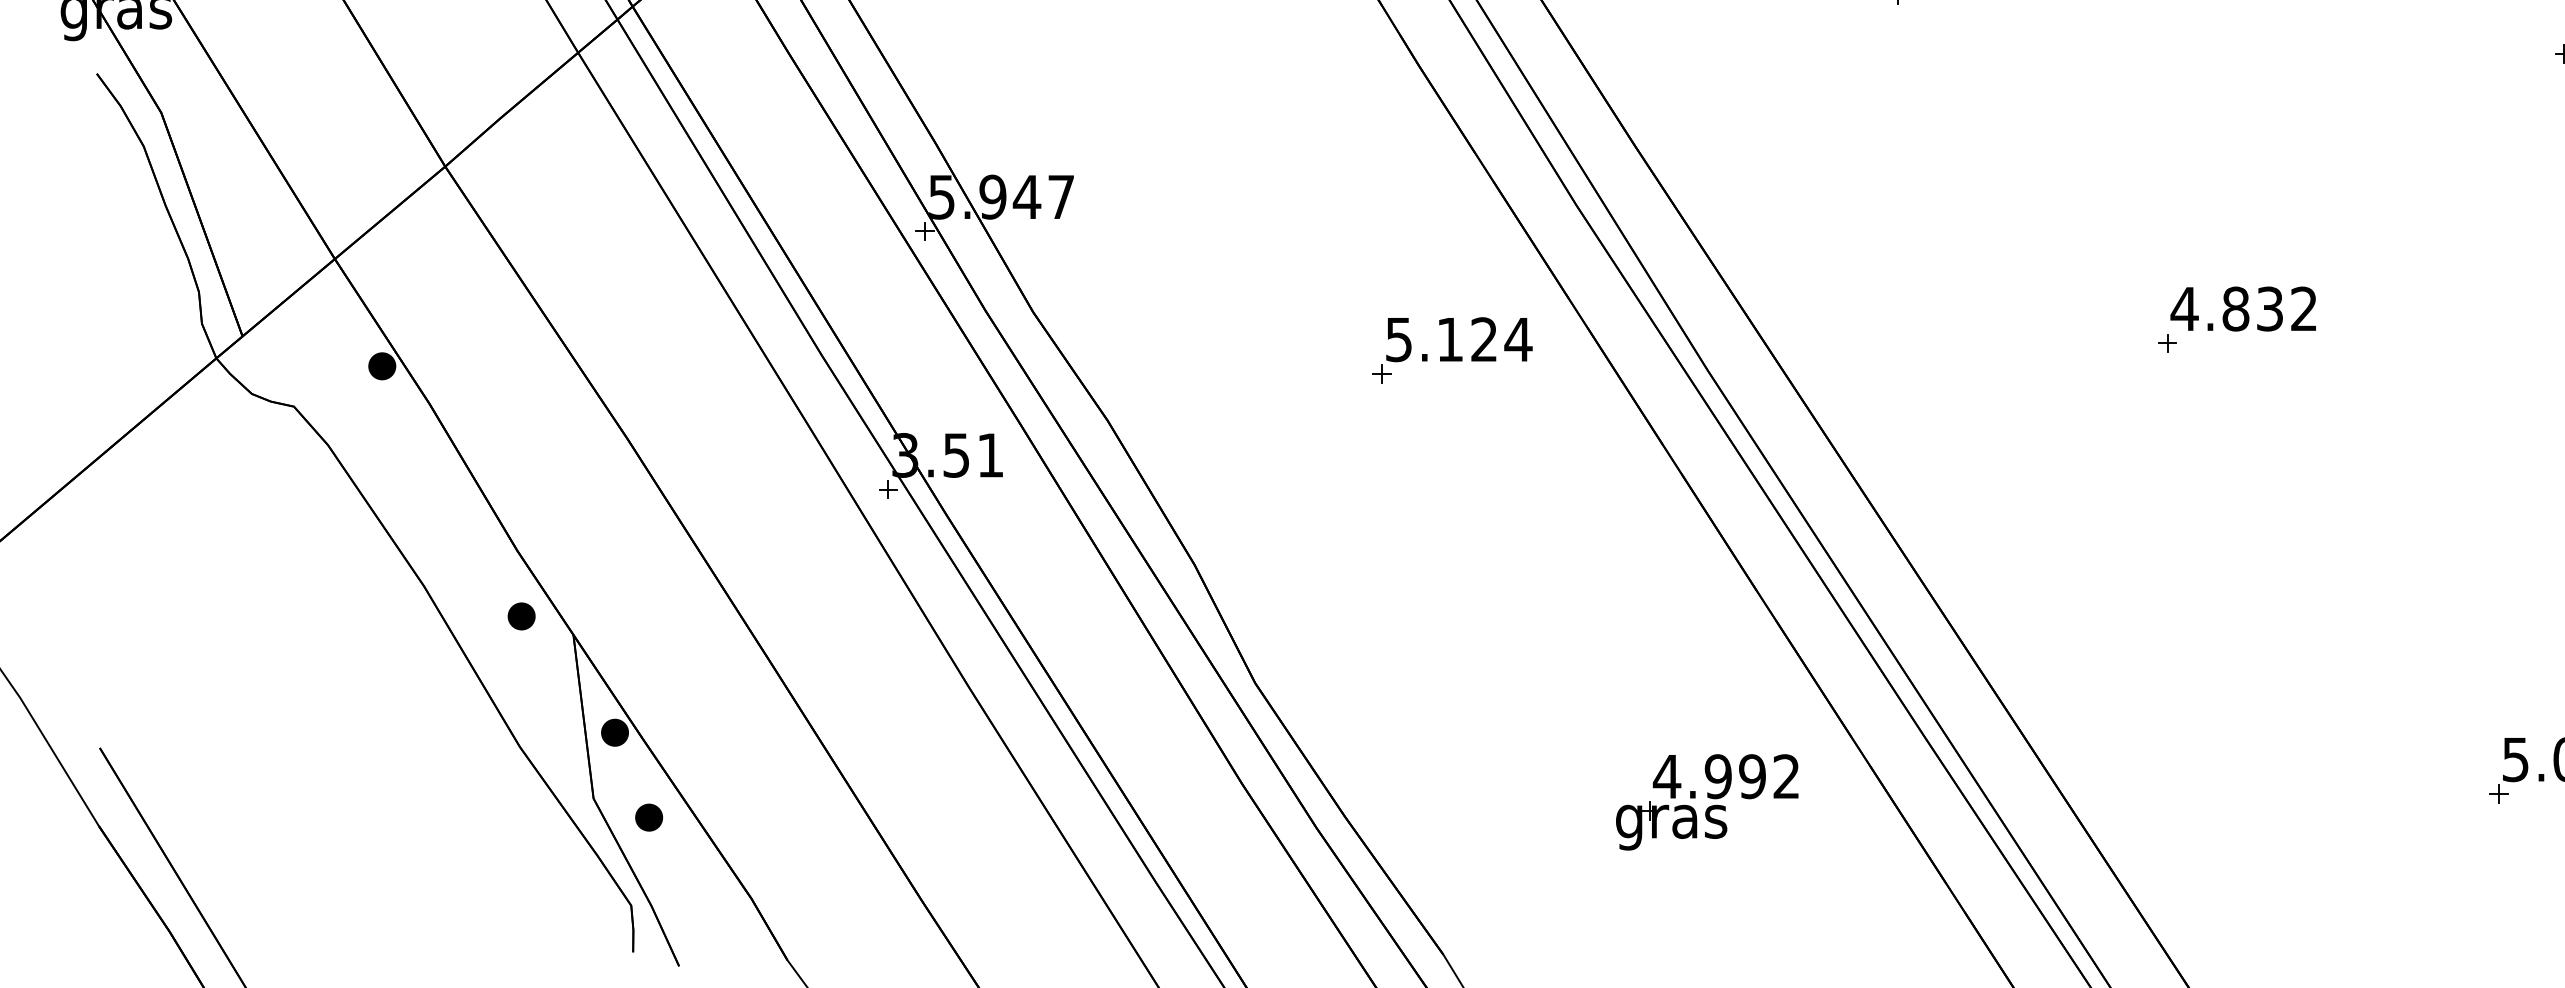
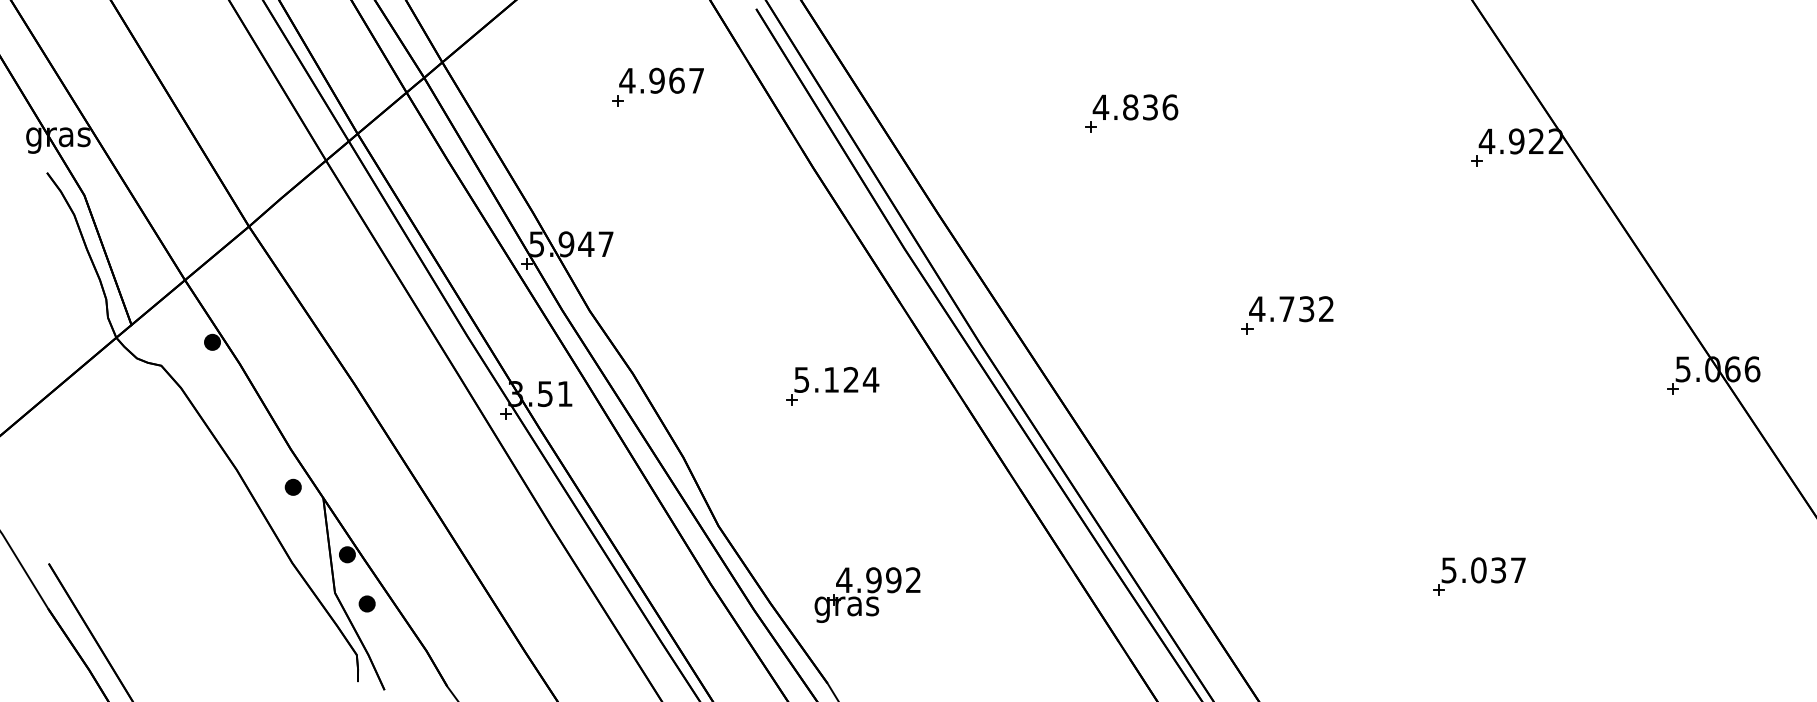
text: (2235, 309) -> (1286, 309), 4.832 -> 4.732
part: (1451, 351) -> (832, 386), moved
part: (1707, 801) -> (867, 594), moved

